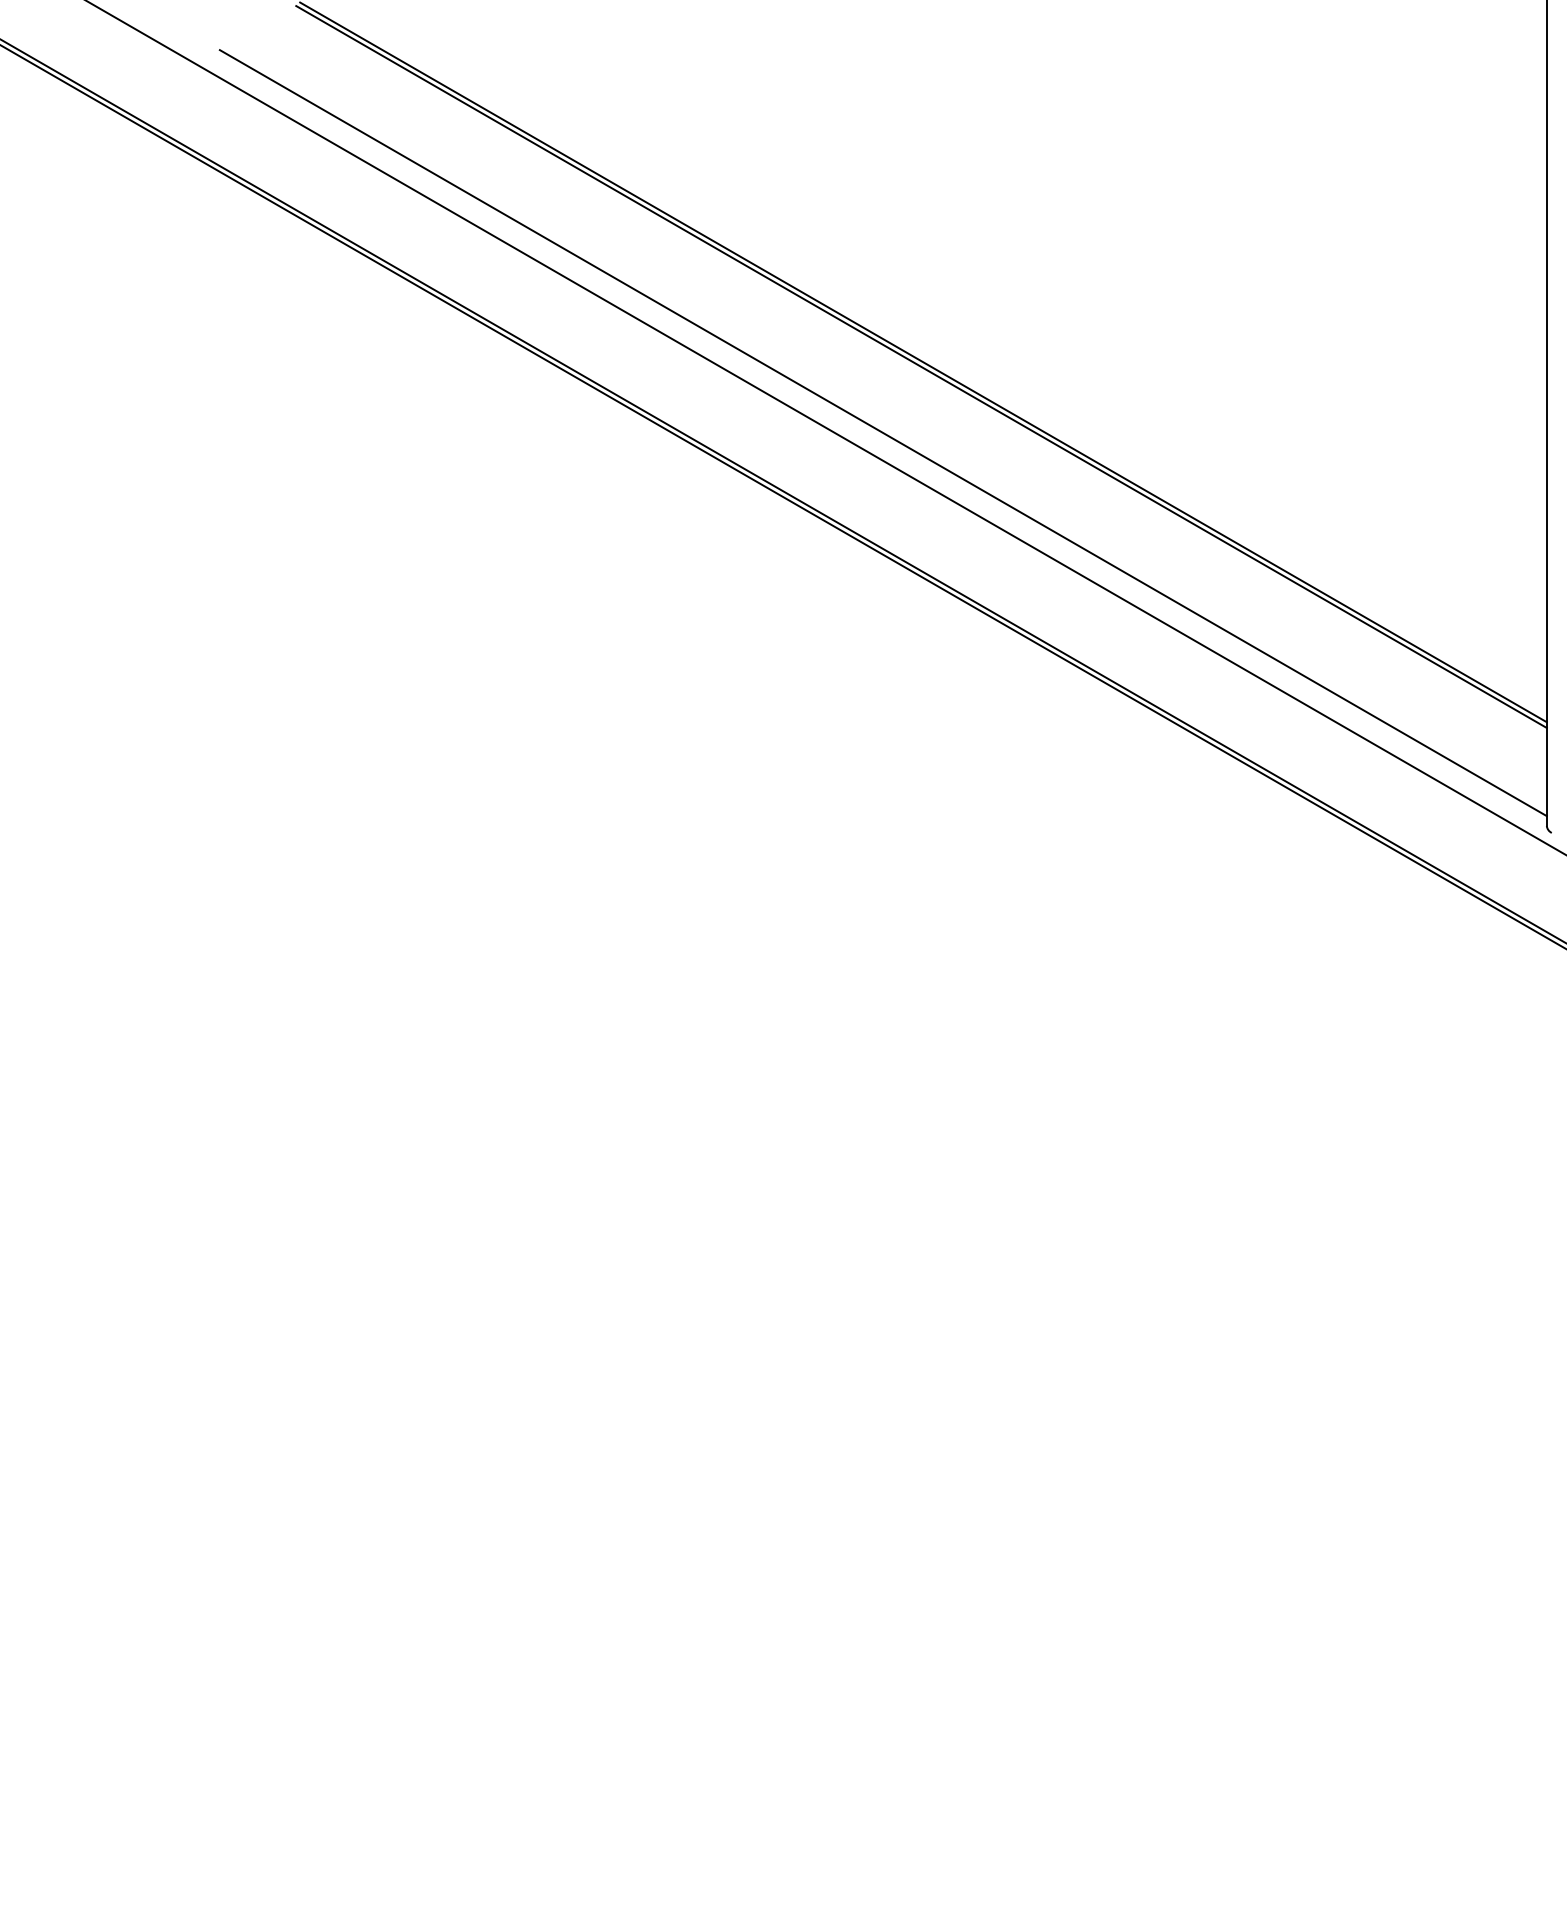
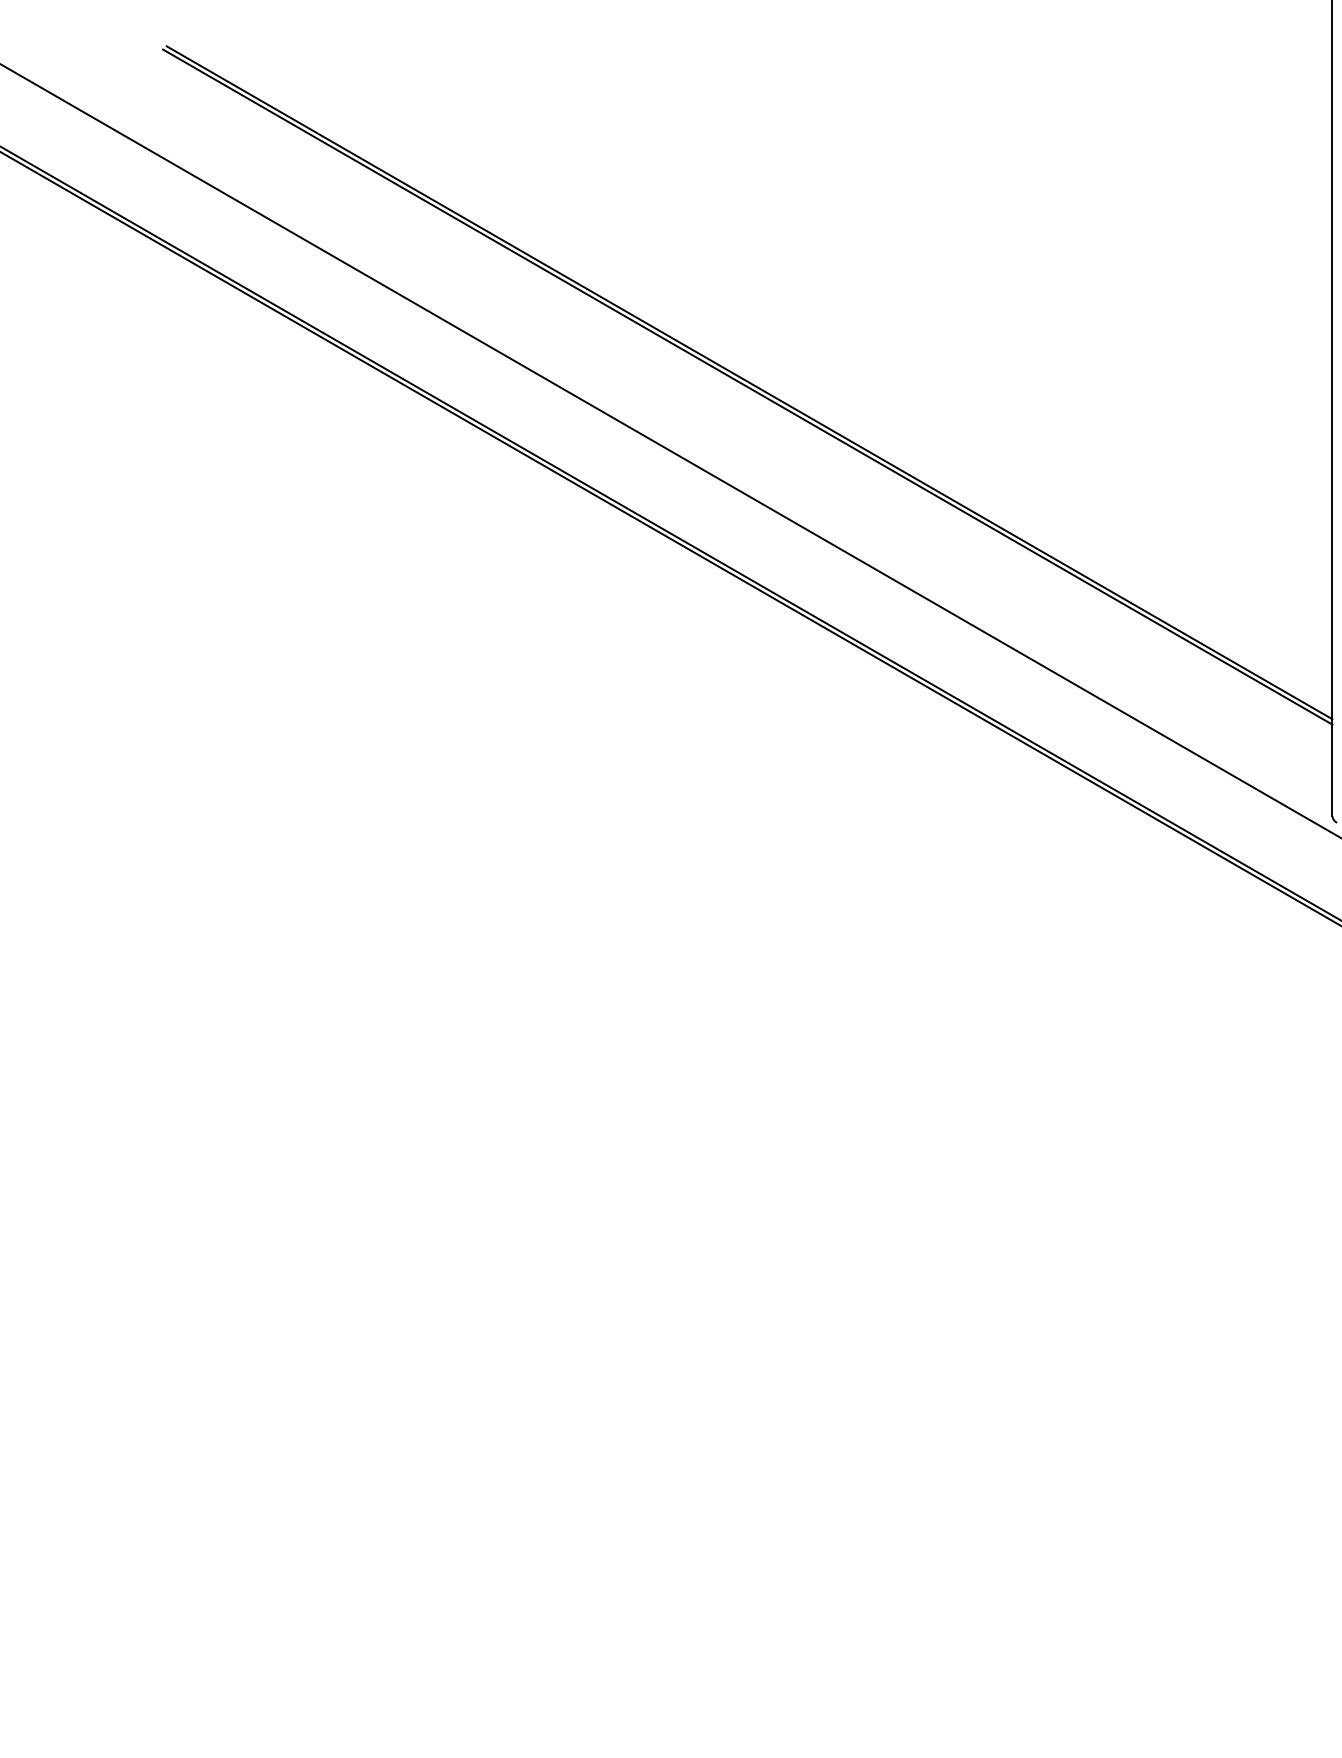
line: (882, 433) -> (711, 449), removed

